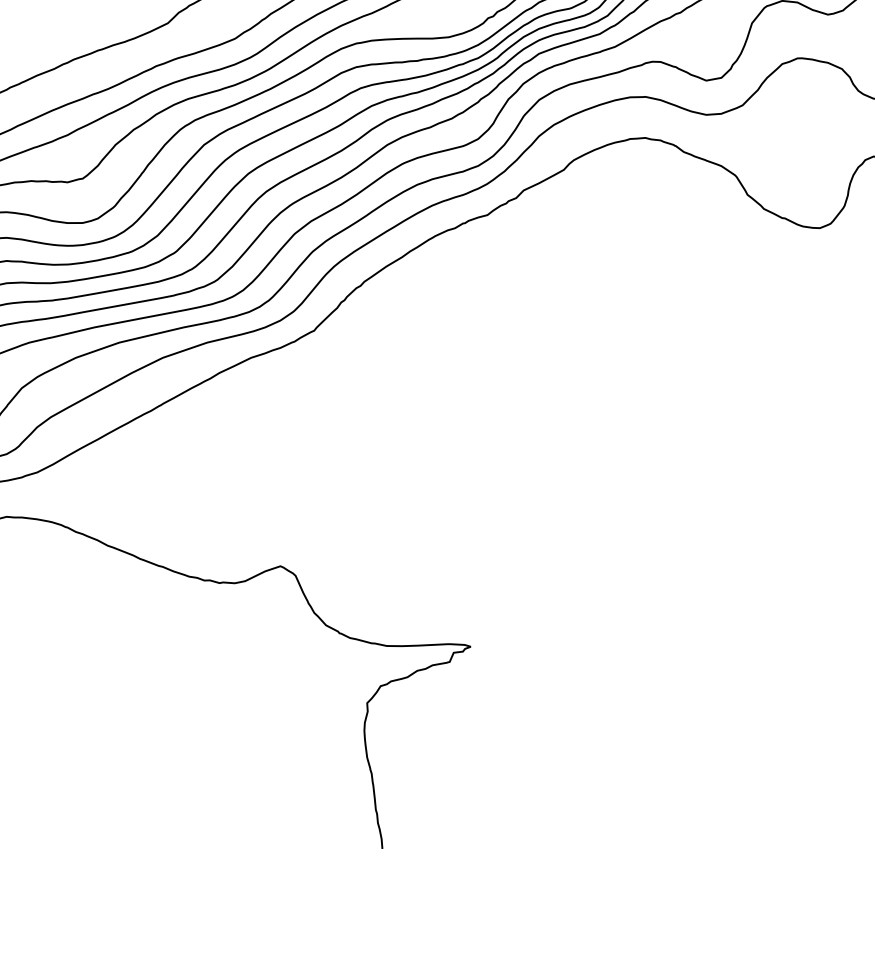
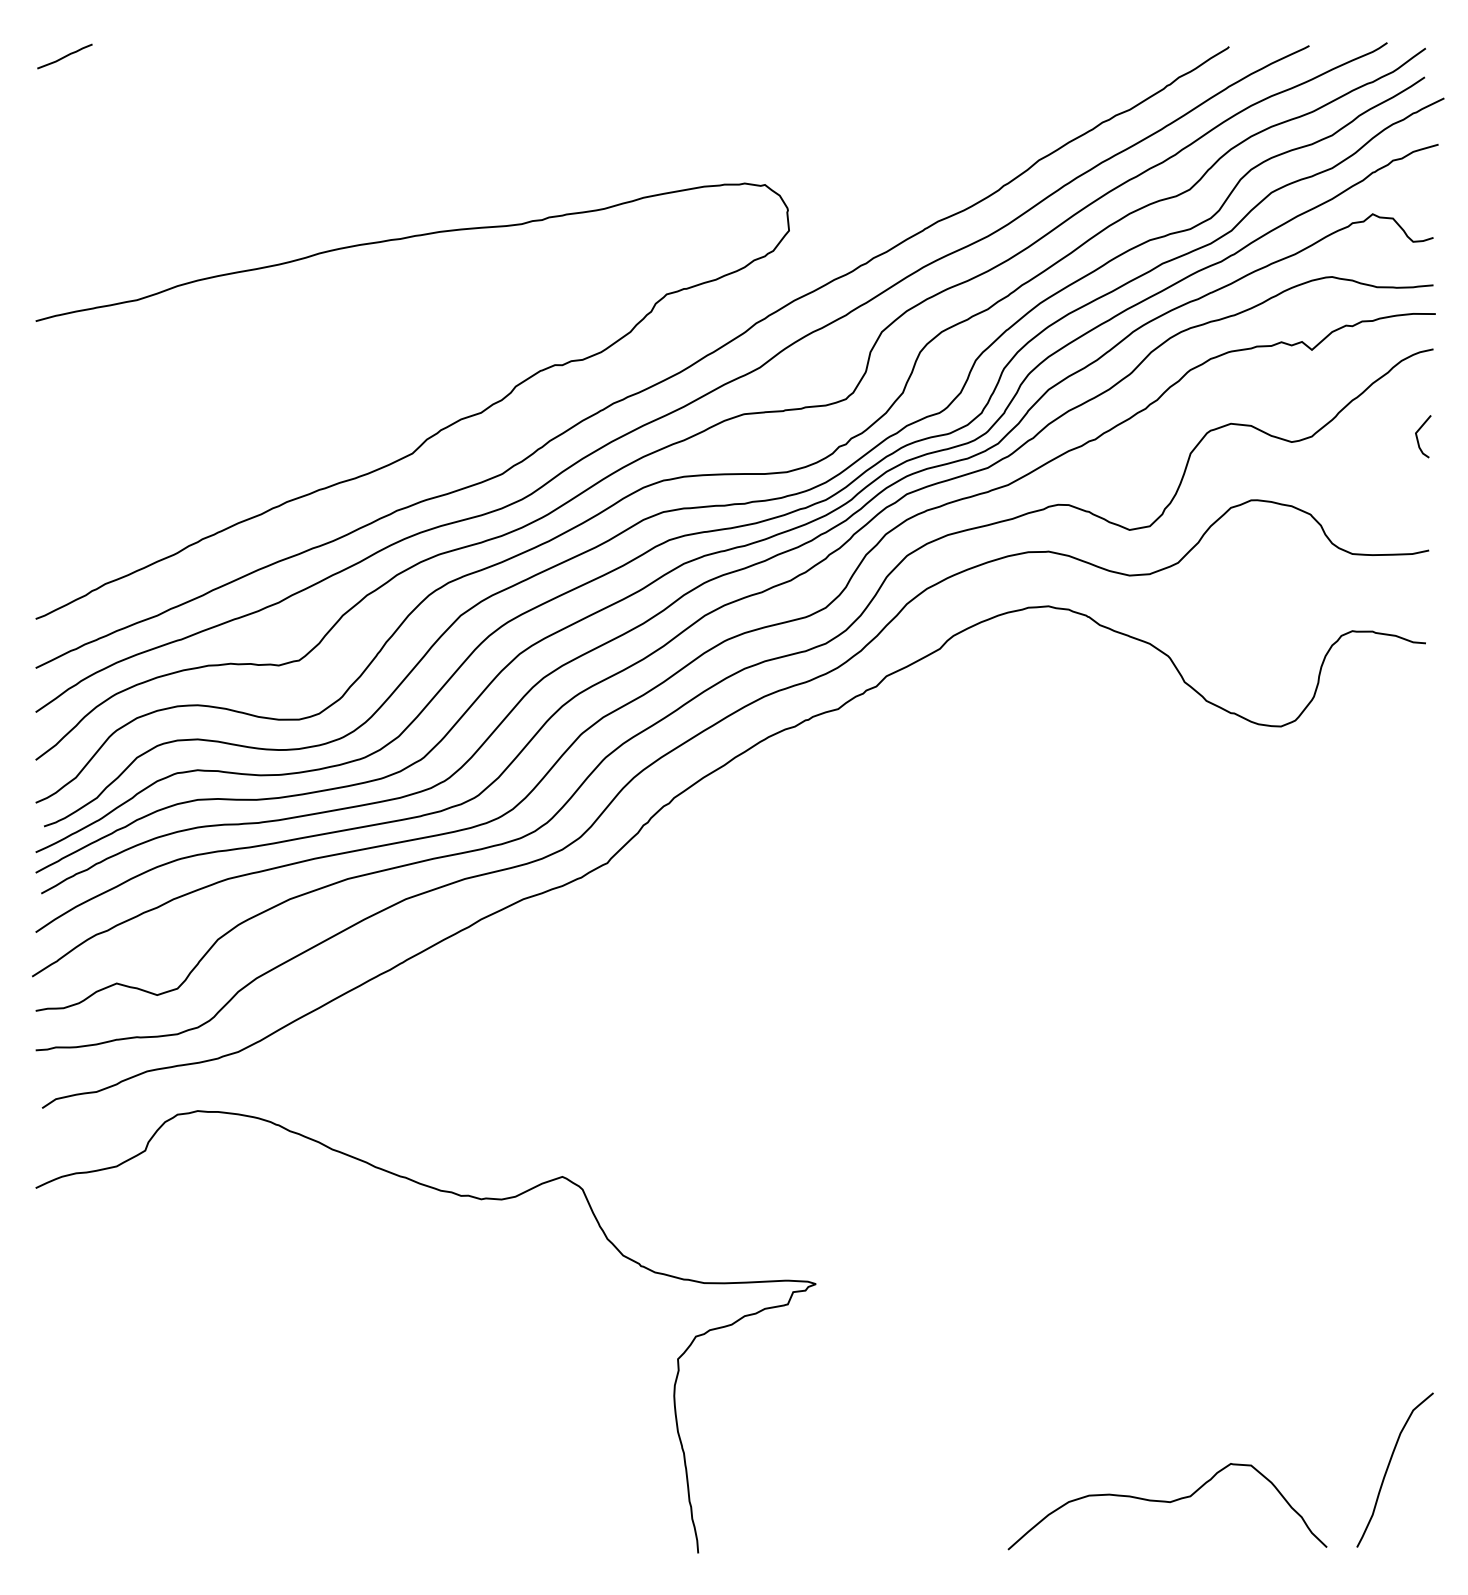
curve: (734, 810) -> (1167, 1502), added

